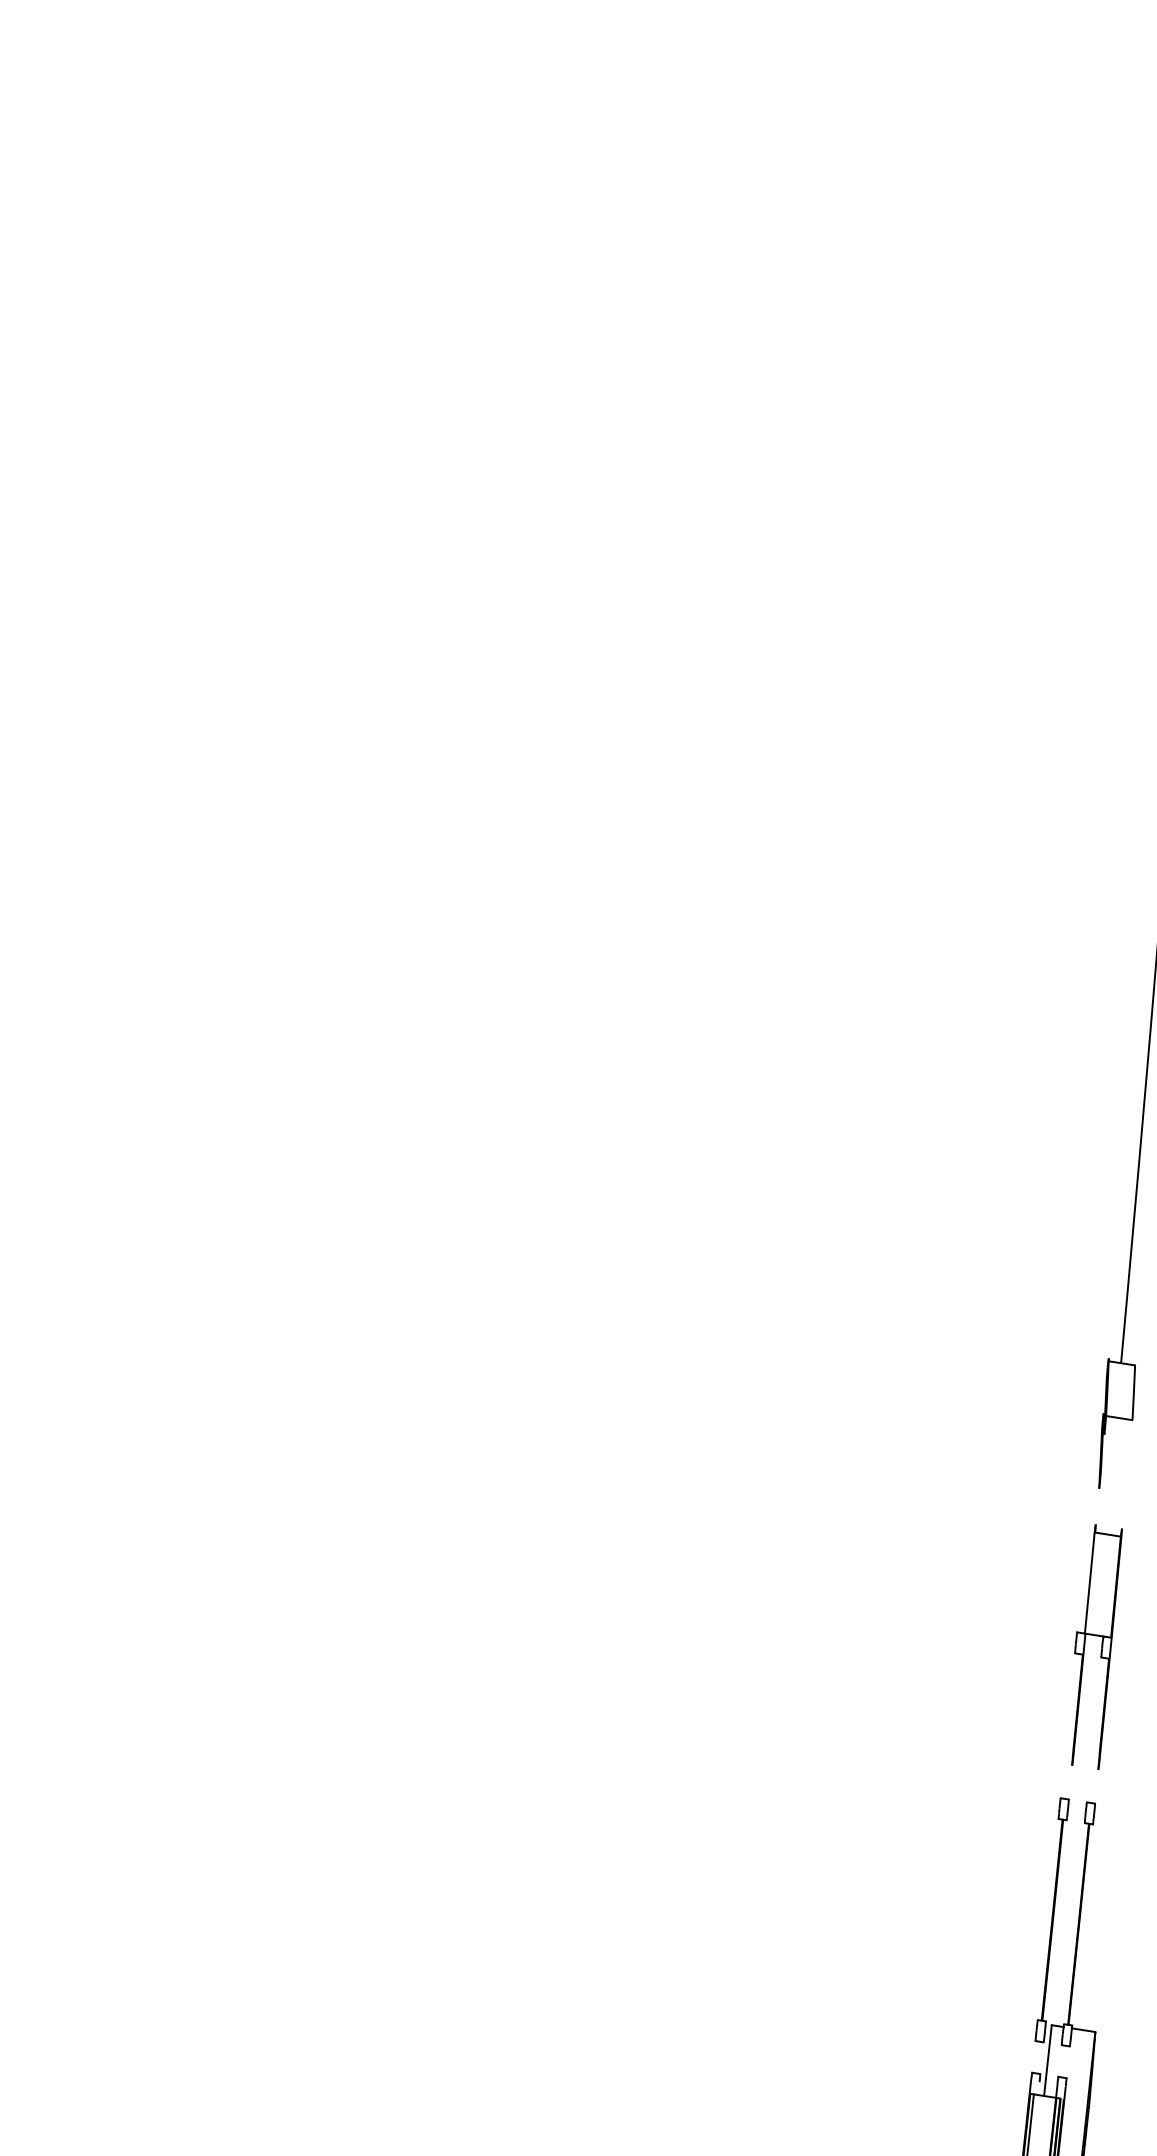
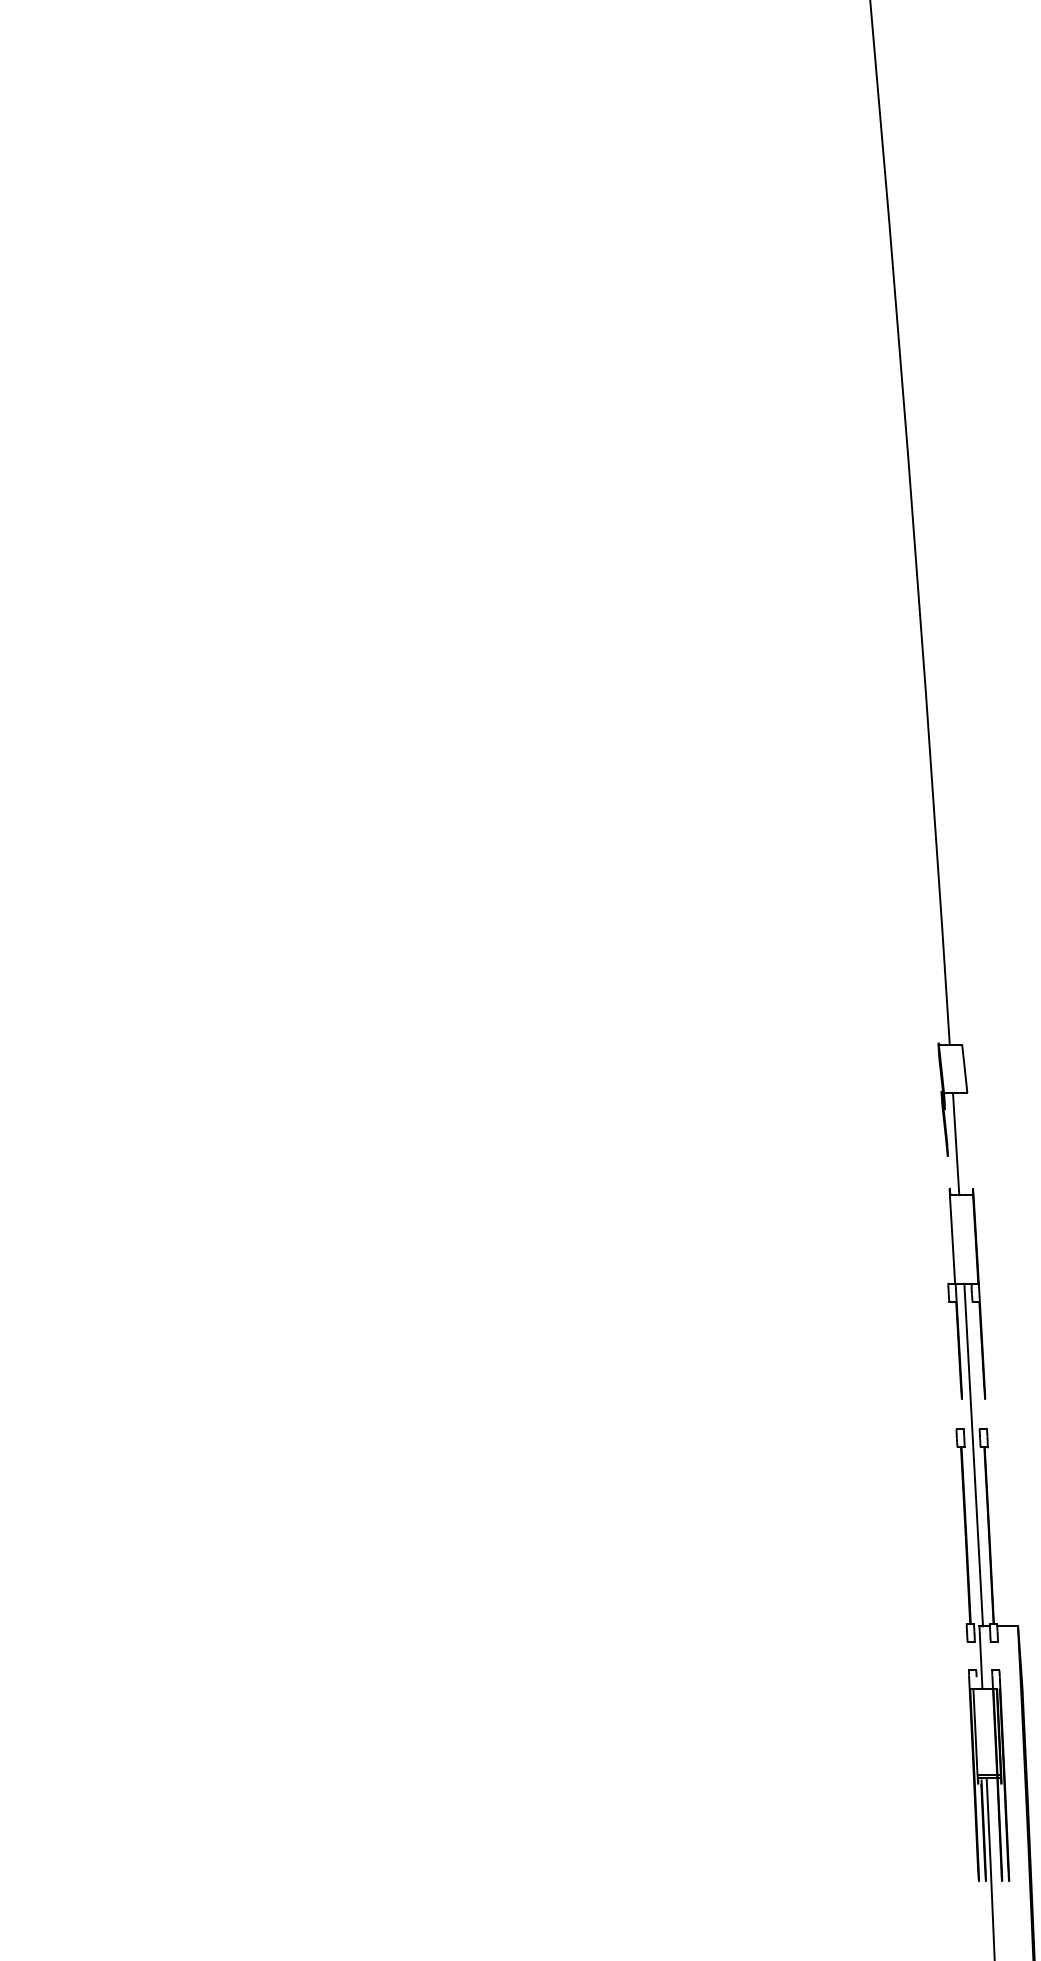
line: (1111, 1476) -> (956, 1144), added
line: (1075, 1829) -> (973, 1454), added

